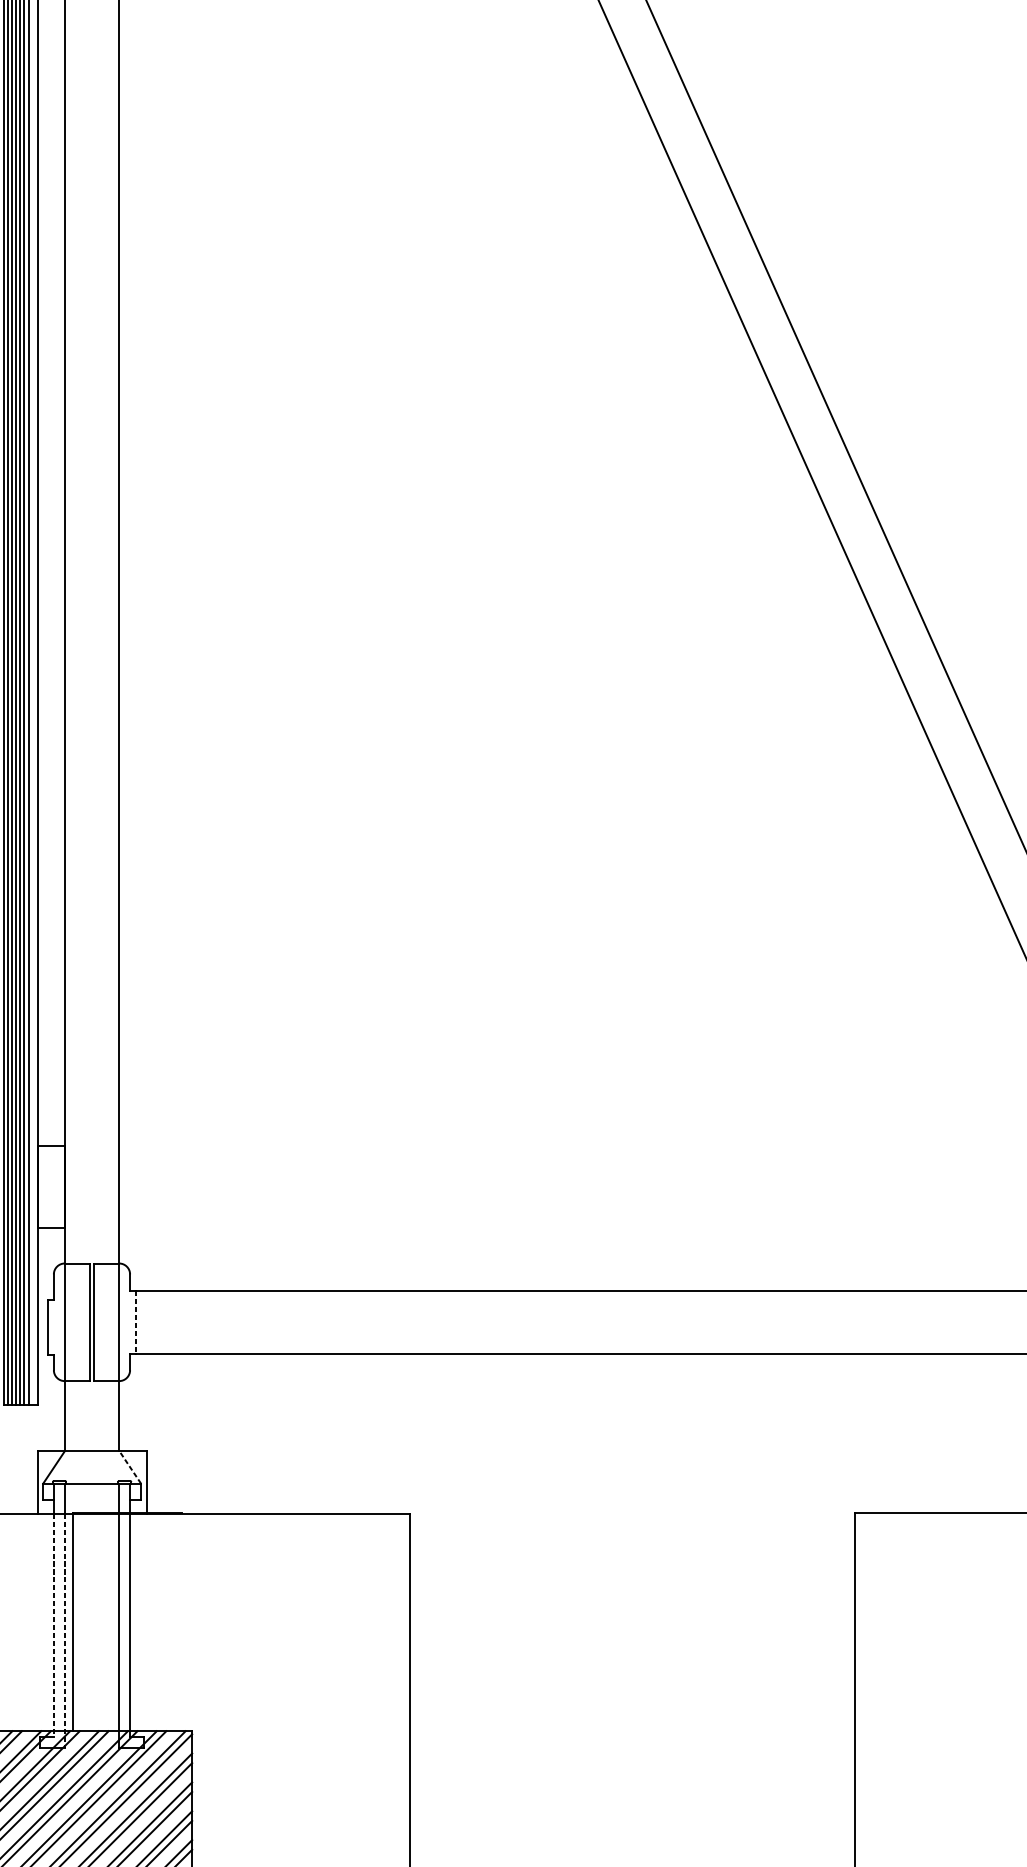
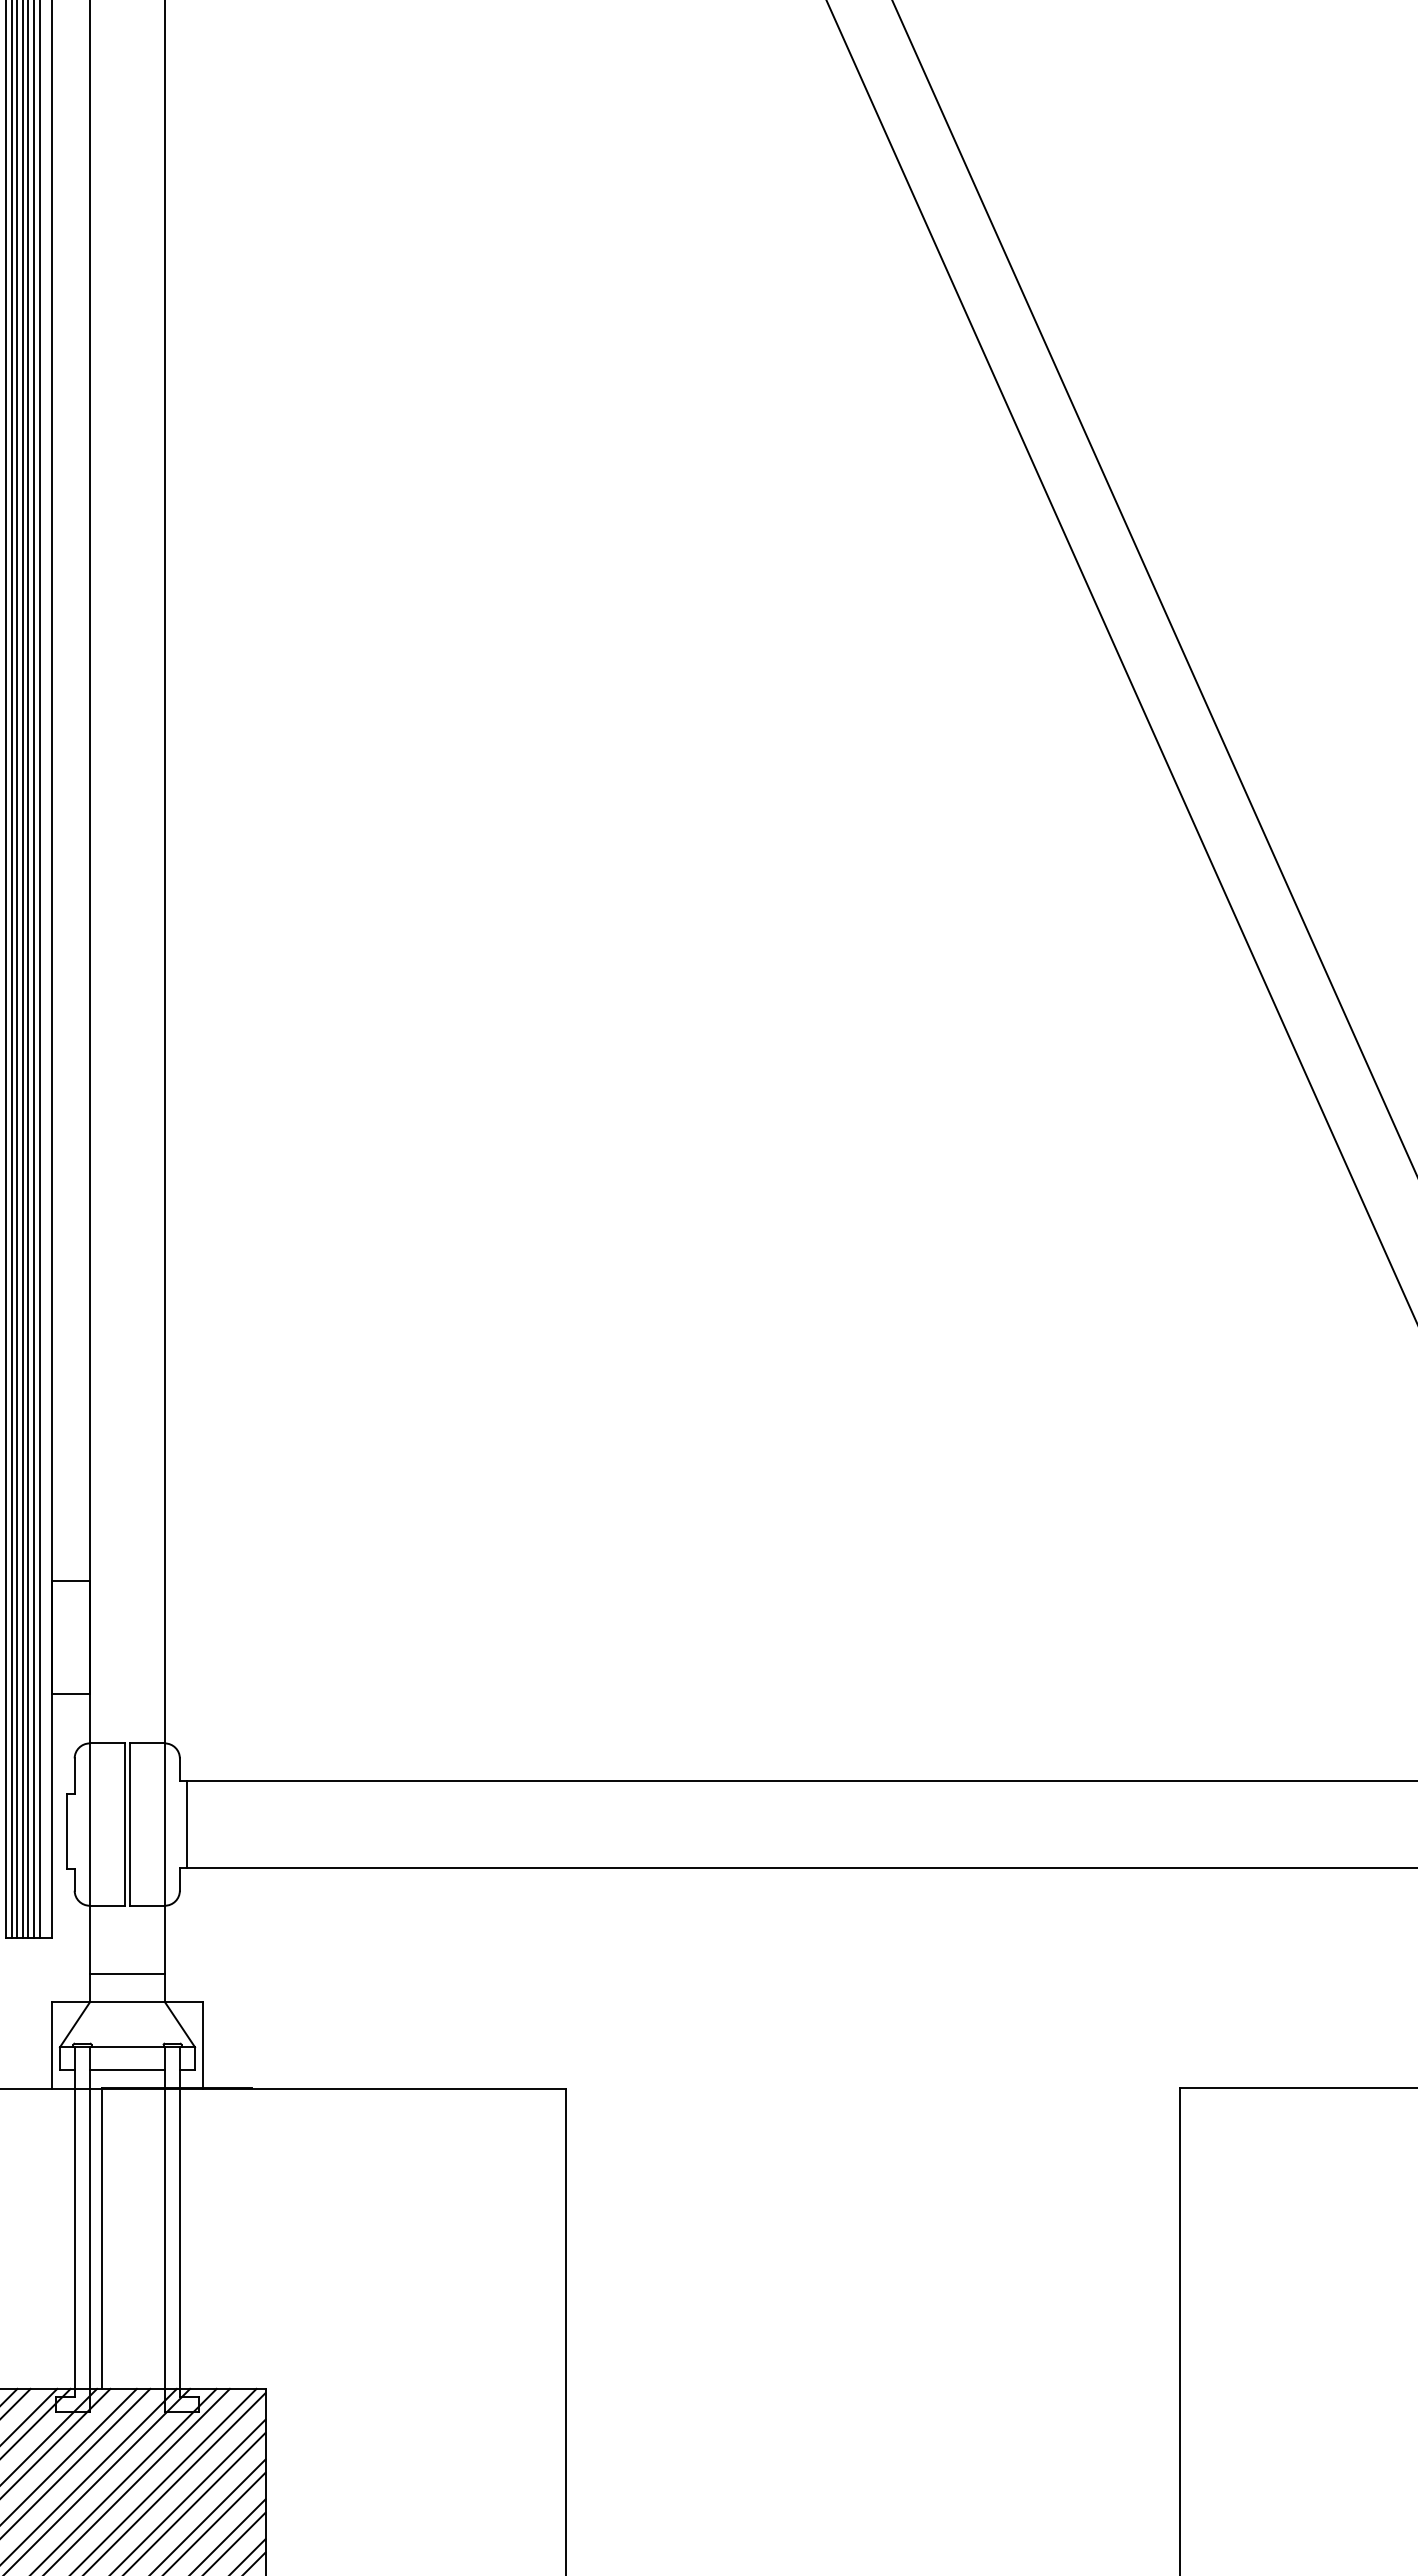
line: (135, 1322) -> (187, 1824), dashed -> solid
line: (91, 1430) -> (126, 1973), added
line: (129, 1467) -> (179, 2024), dashed -> solid
line: (92, 1499) -> (127, 2069), added
line: (53, 1625) -> (74, 2243), dashed -> solid
line: (65, 1630) -> (90, 2250), dashed -> solid

